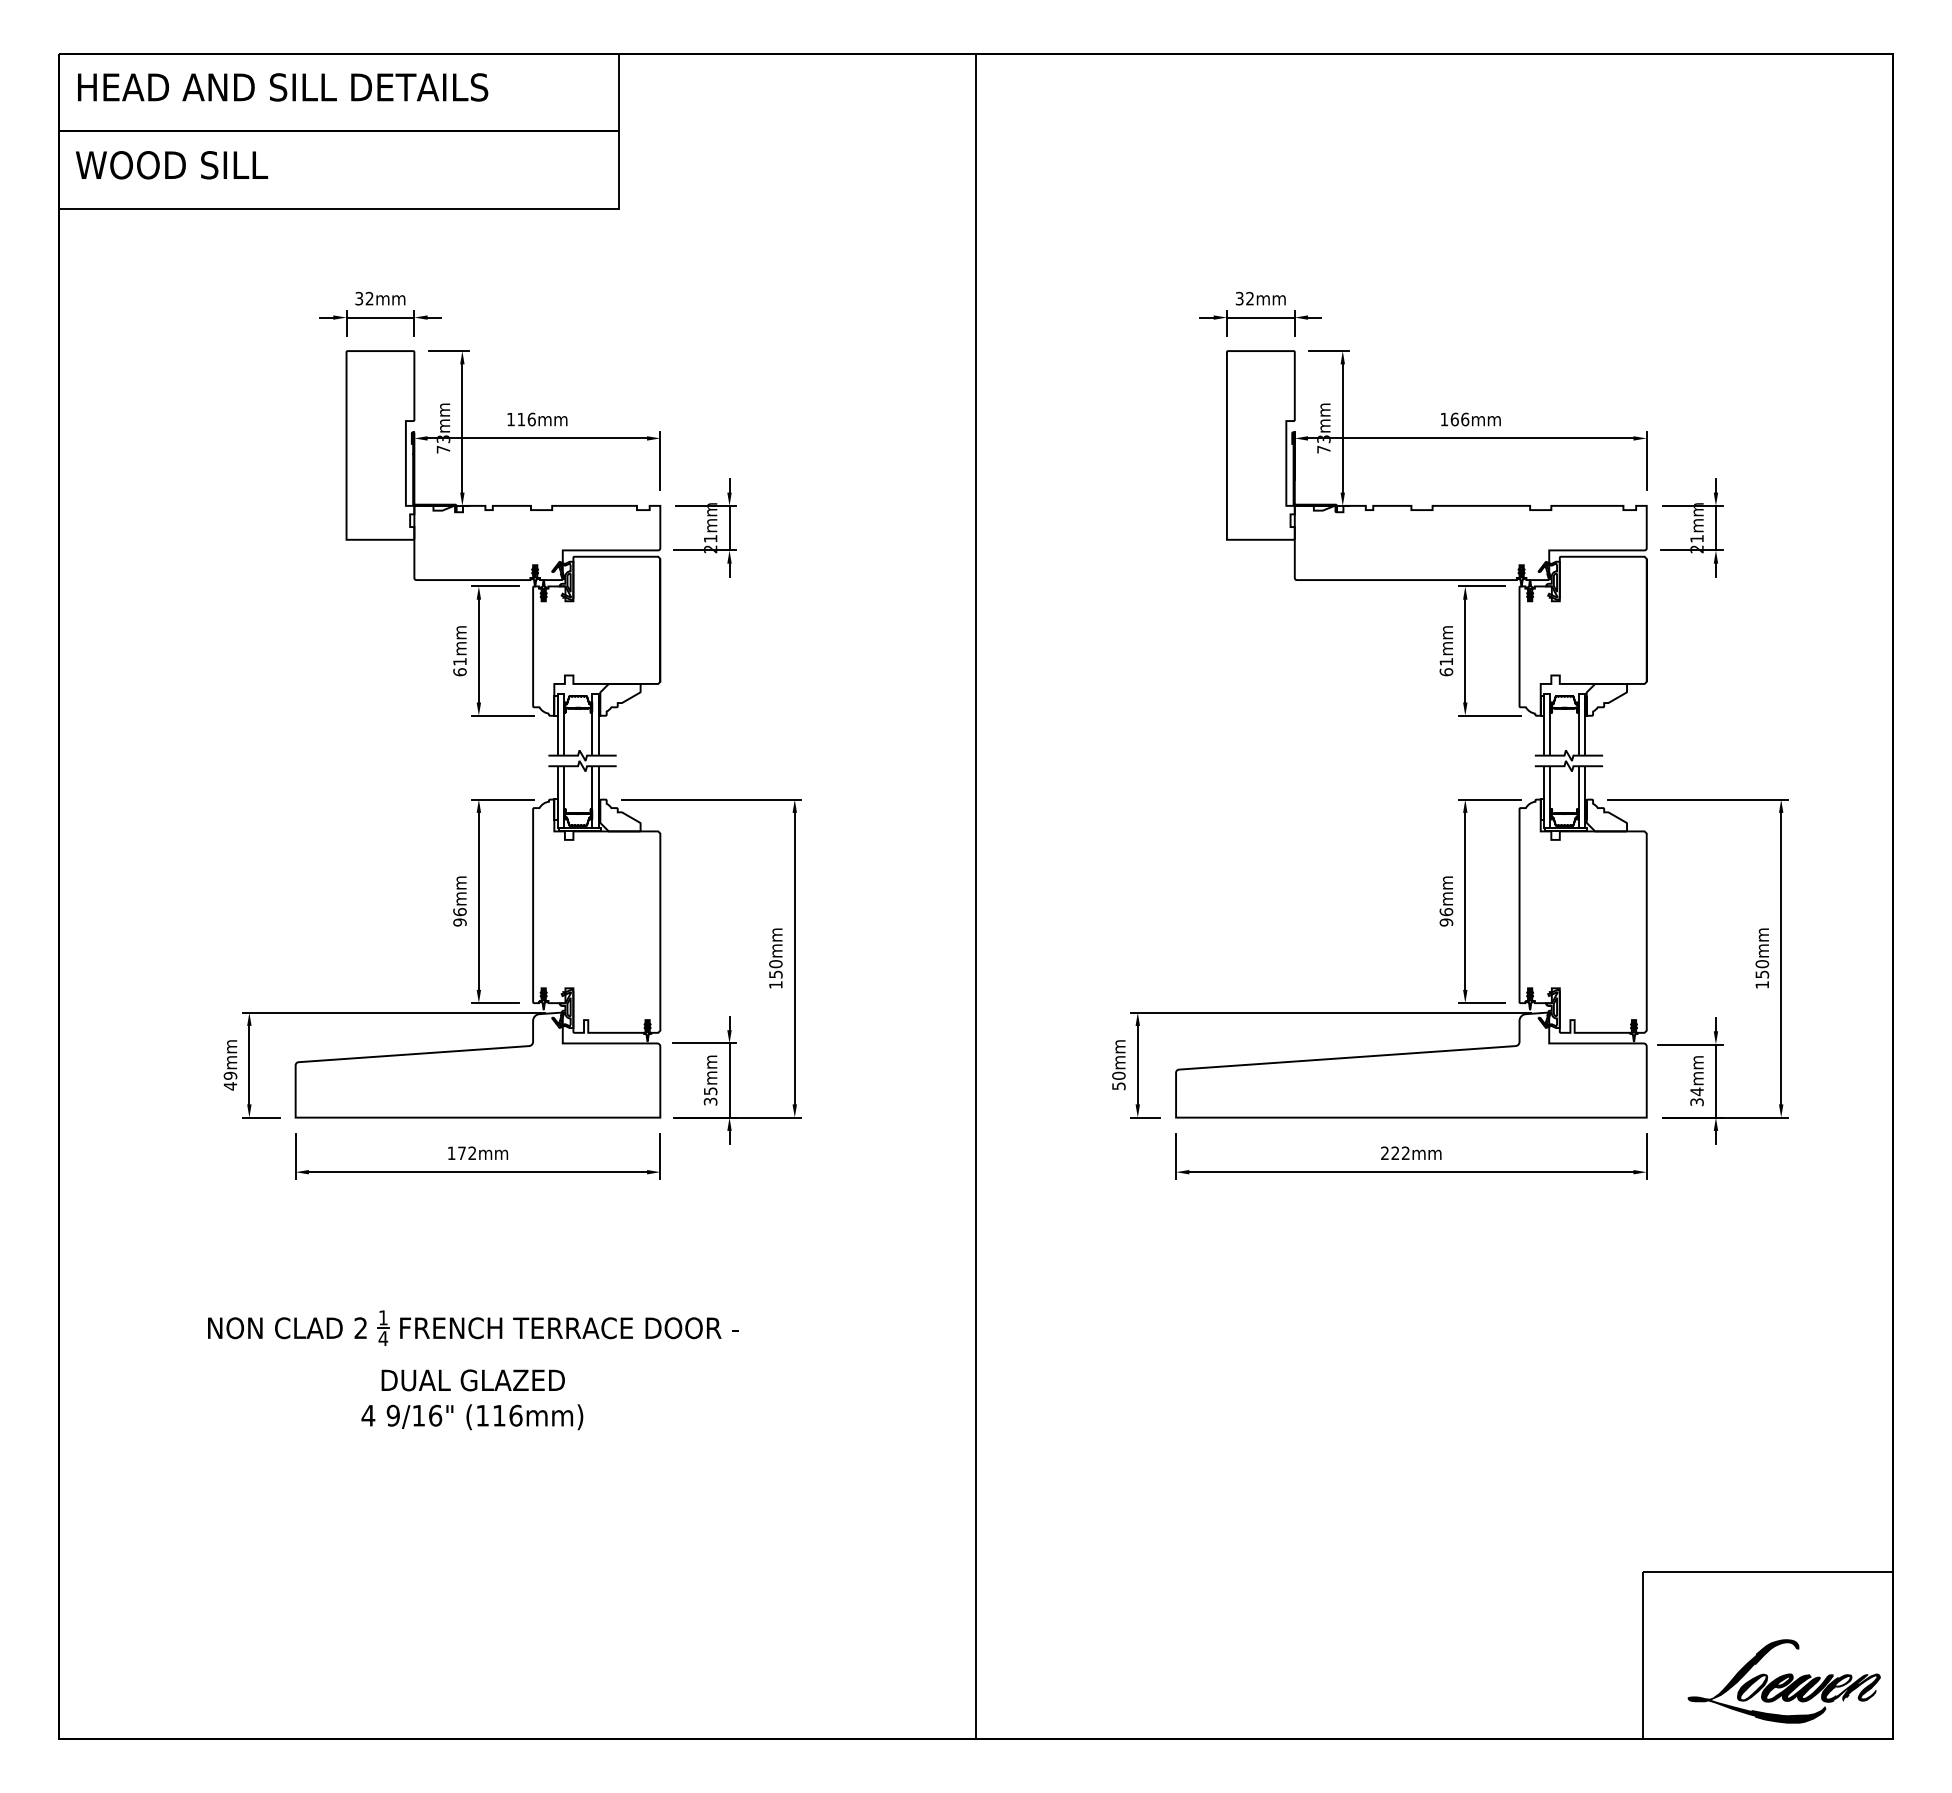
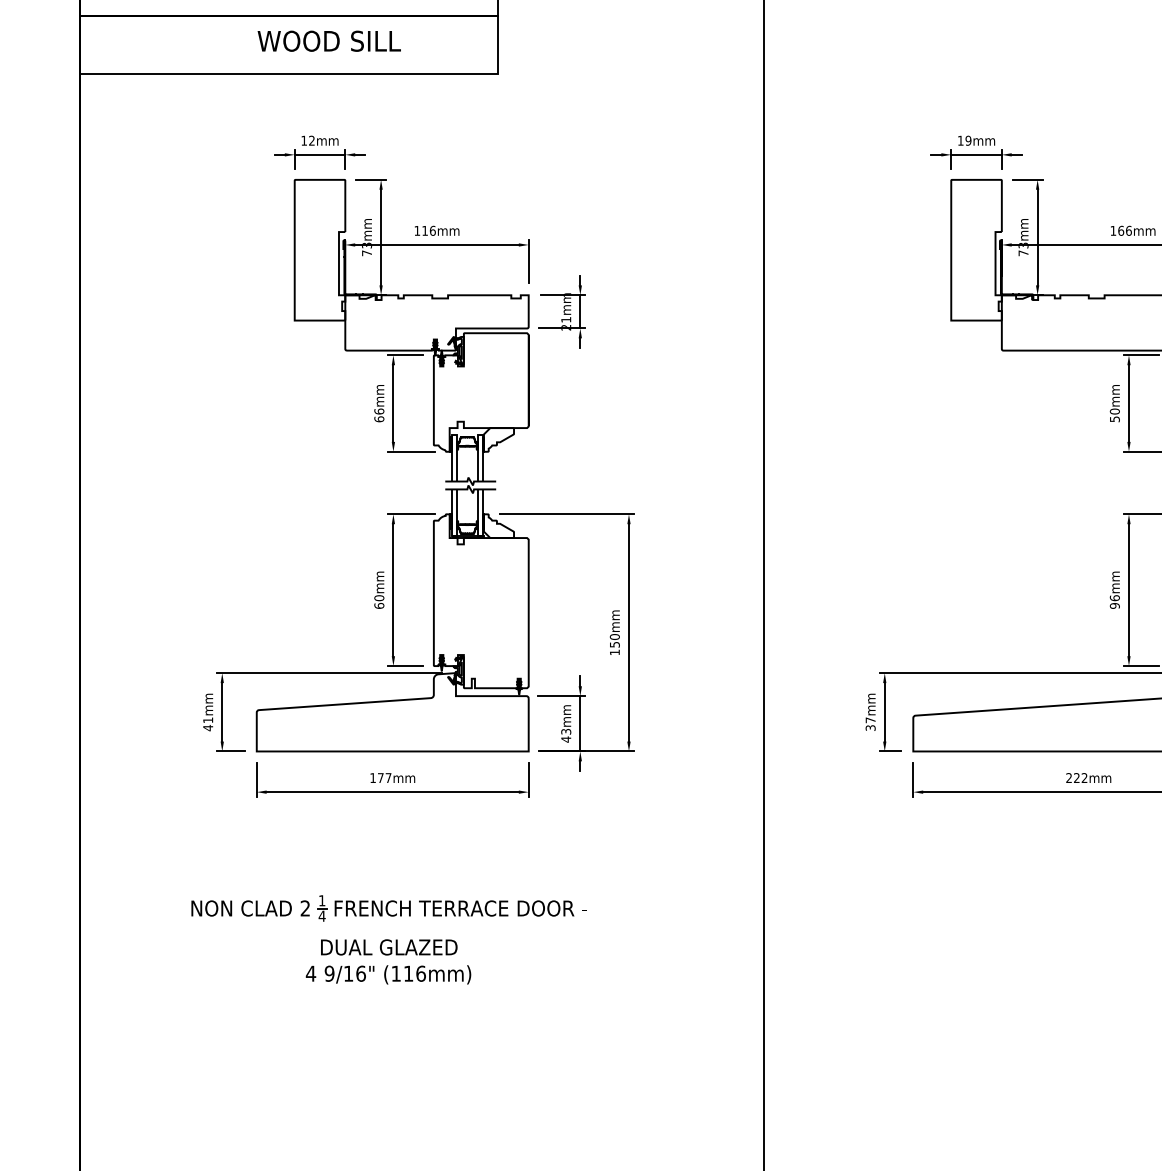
text: (171, 165) -> (328, 41), moved
text: (359, 298) -> (304, 140), 32mm -> 12mm
text: (1244, 298) -> (964, 140), 32mm -> 19mm
text: (459, 661) -> (378, 411), 61mm -> 66mm
text: (1446, 666) -> (1114, 415), 61mm -> 50mm
text: (459, 917) -> (378, 602), 96mm -> 60mm
text: (230, 1075) -> (208, 720), 49mm -> 41mm
text: (1118, 1080) -> (870, 723), 50mm -> 37mm
text: (710, 1096) -> (566, 735), 35mm -> 43mm
text: (472, 1152) -> (388, 777), 172mm -> 177mm

